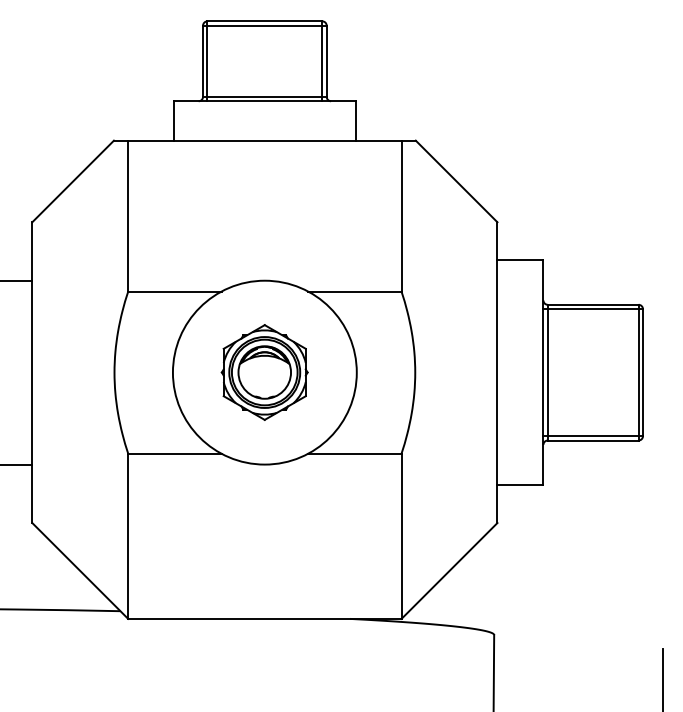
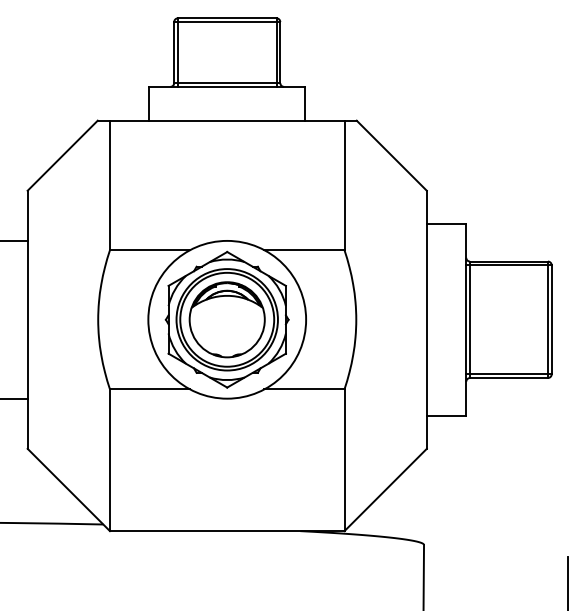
part: (264, 372) -> (226, 319), size x1.67

